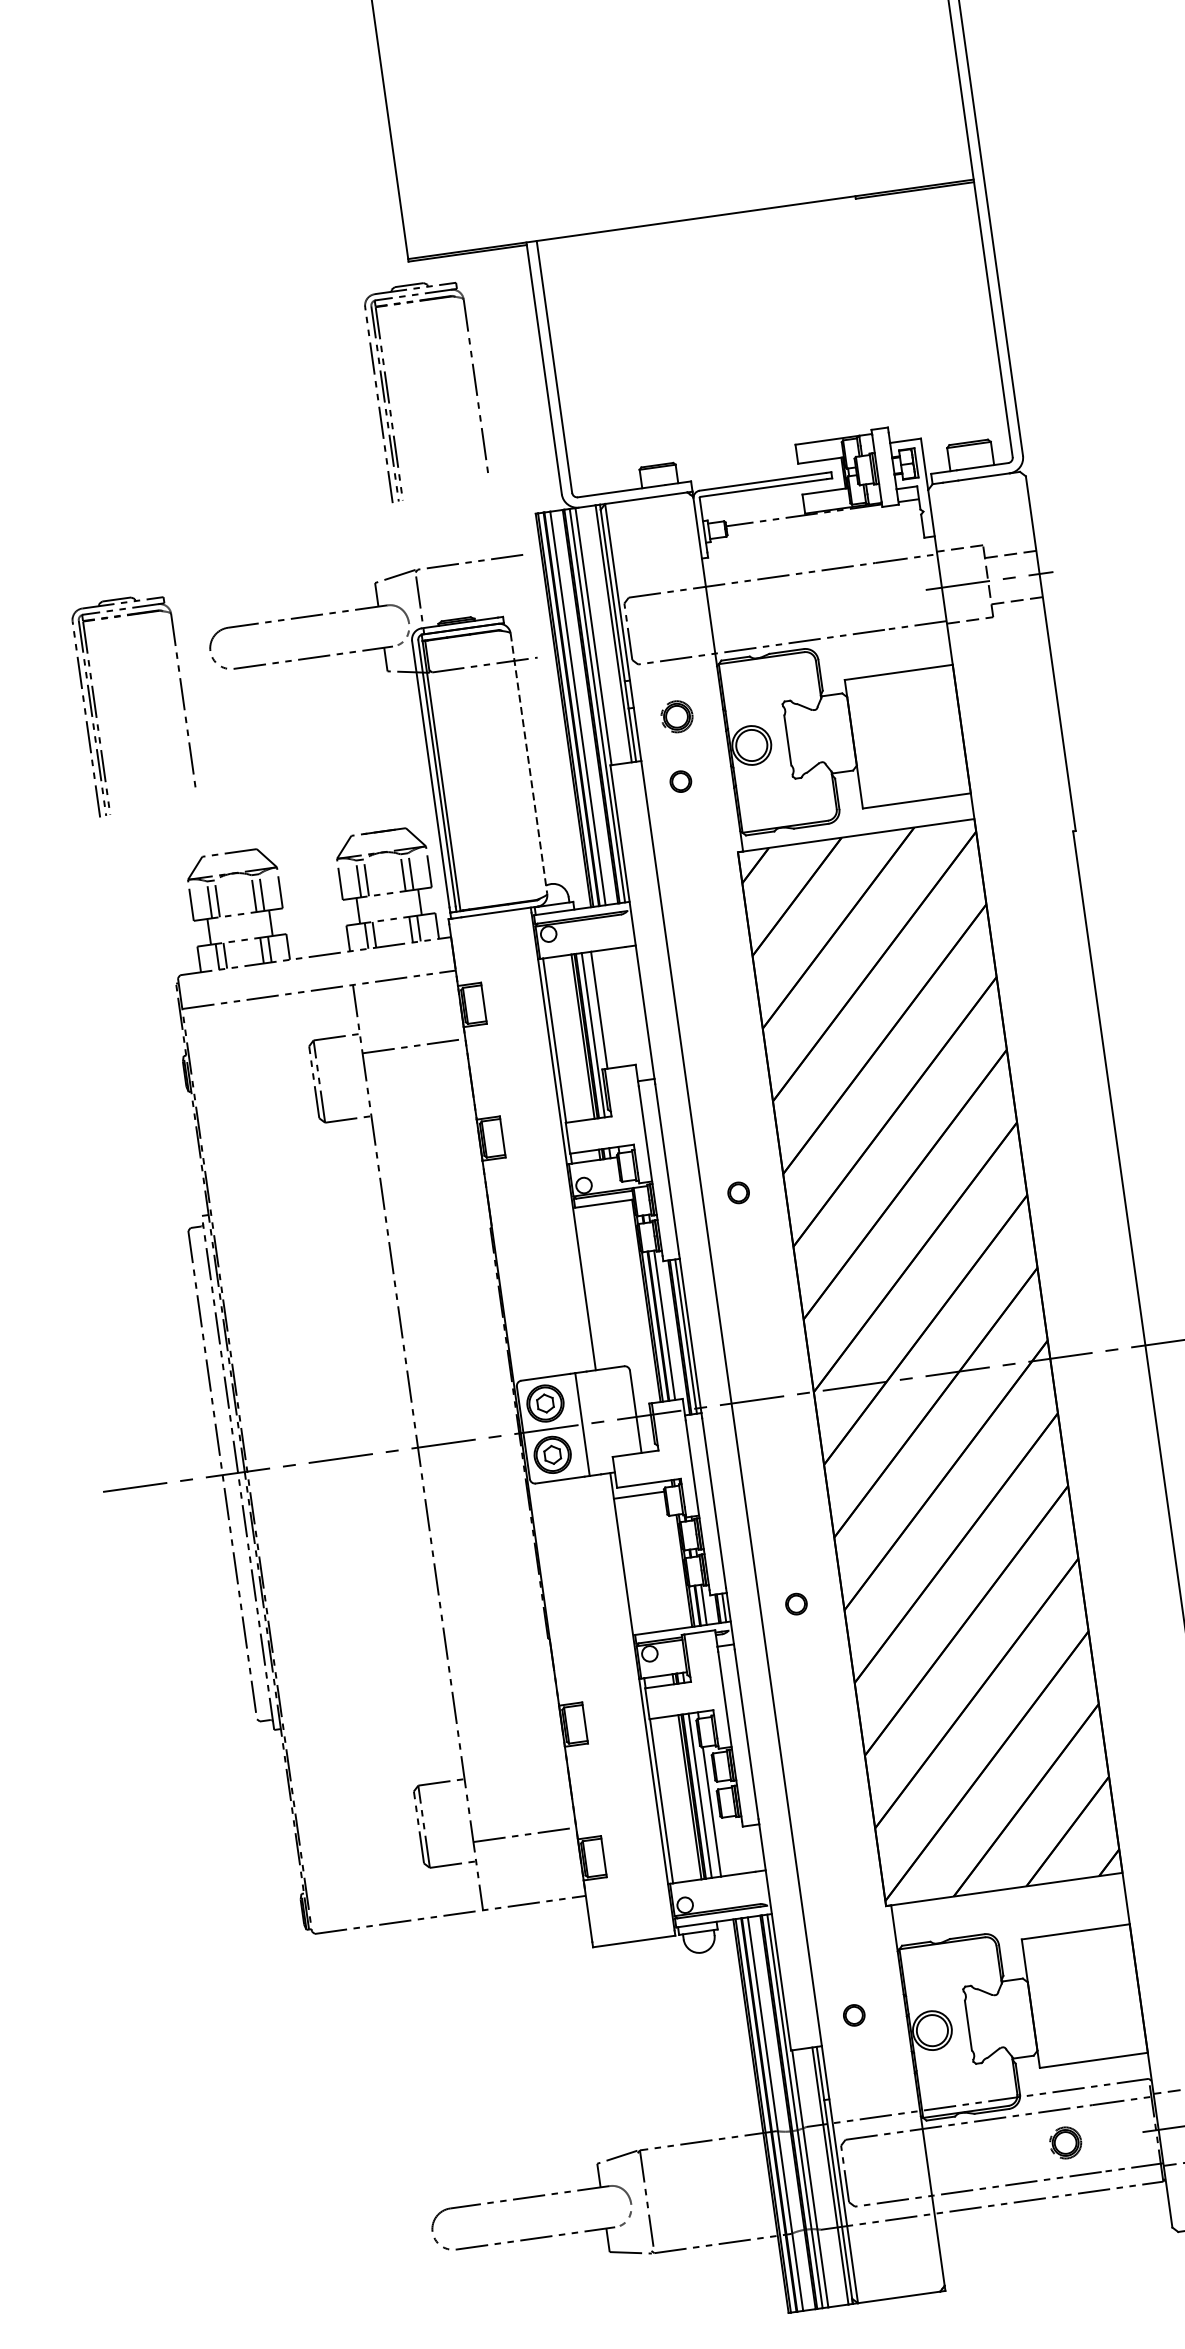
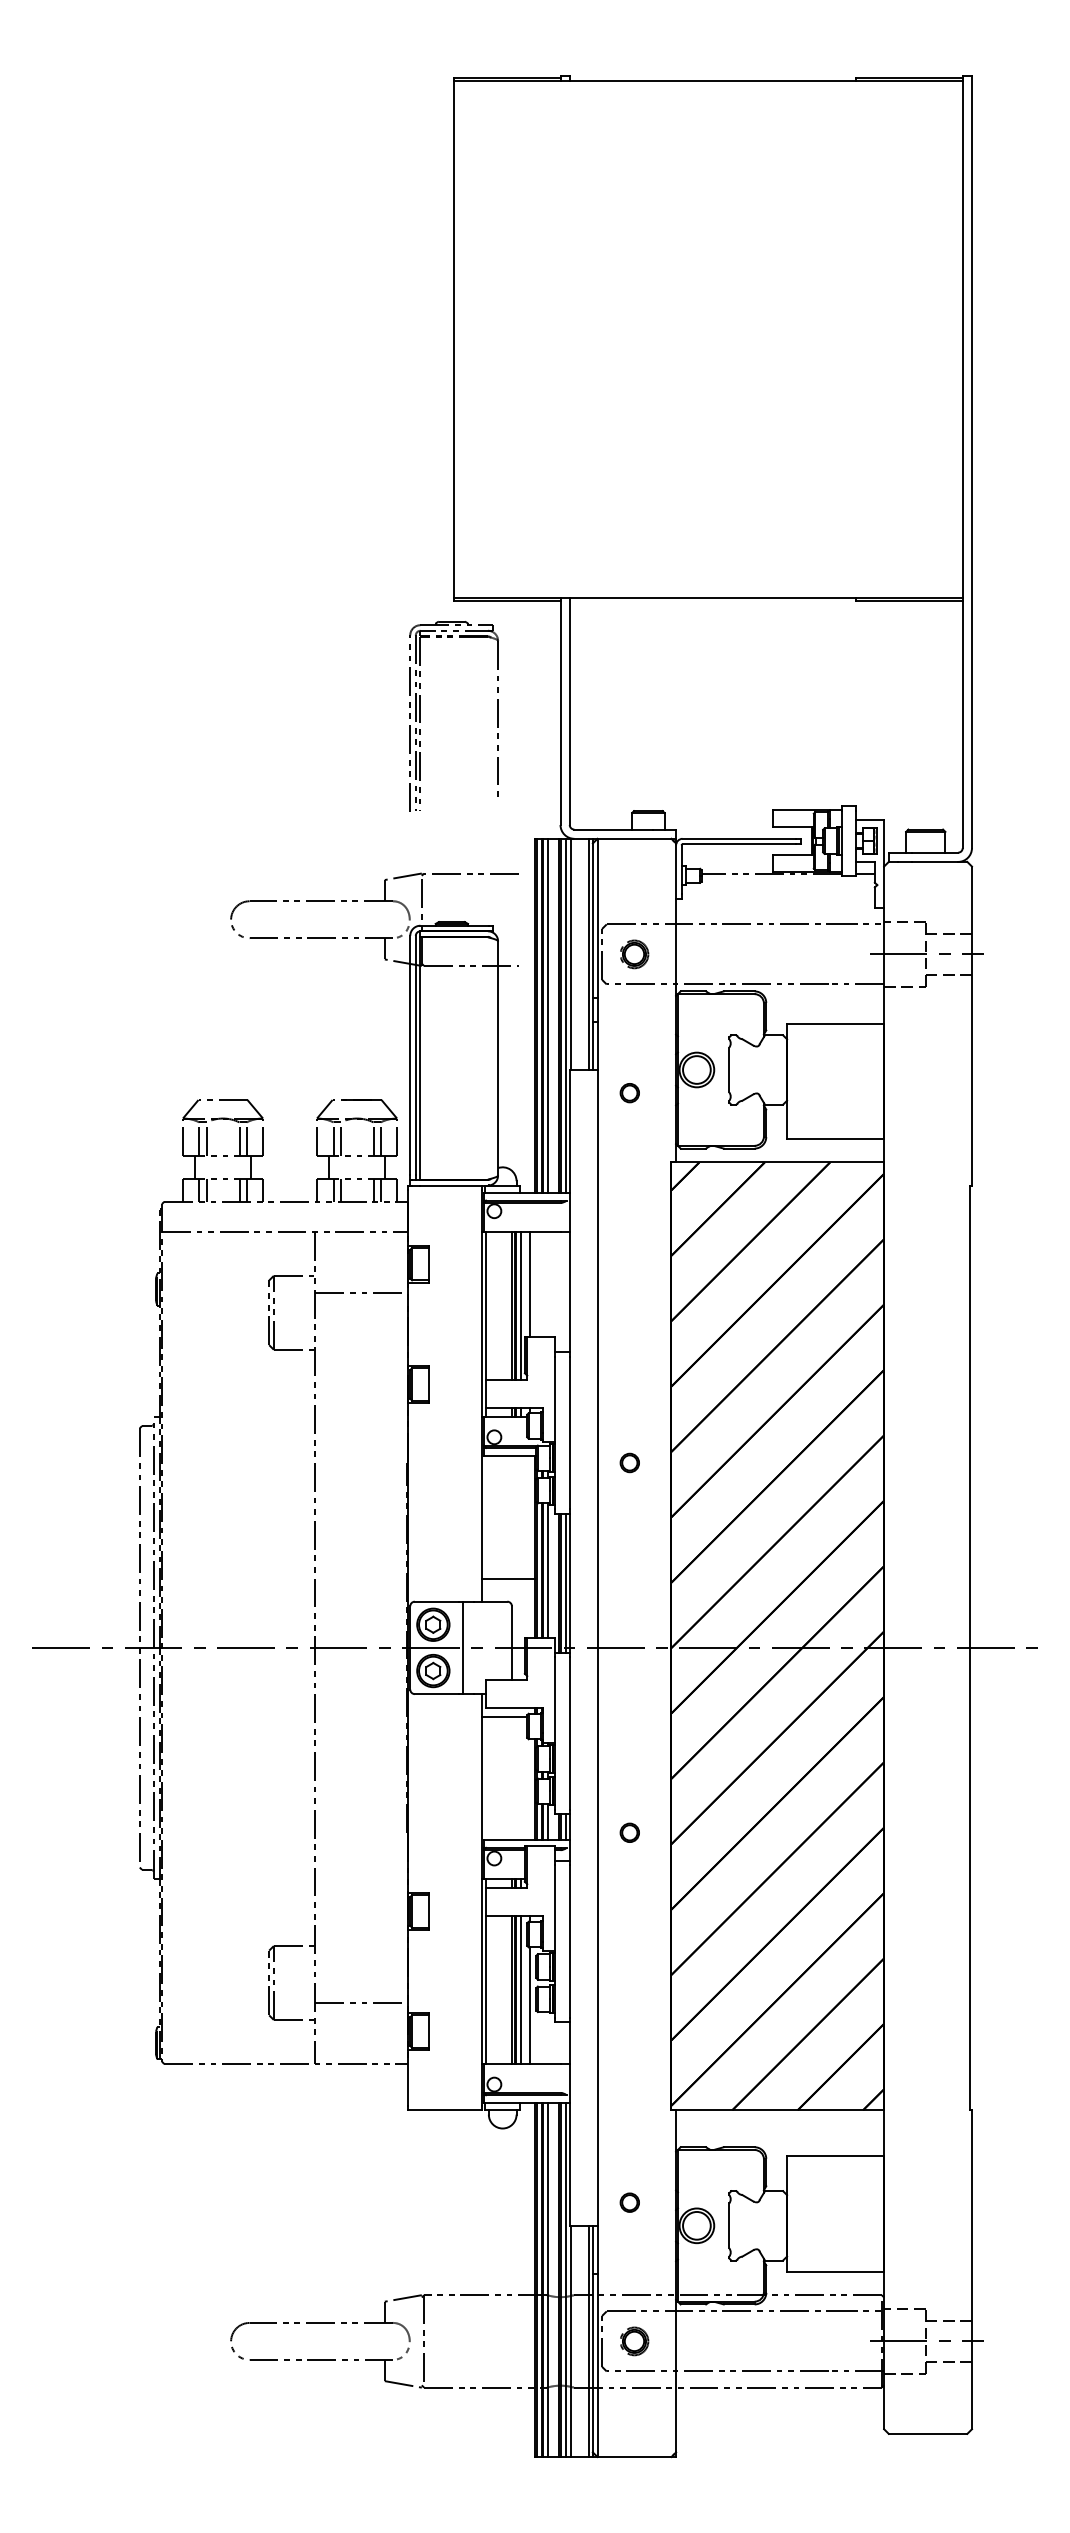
part: (96, 710) -> (123, 957), removed
part: (677, 716) -> (634, 954), moved
line: (529, 763) -> (498, 1058), dashed -> solid
line: (621, 1340) -> (508, 1578), added
part: (1065, 2143) -> (634, 2341), moved

